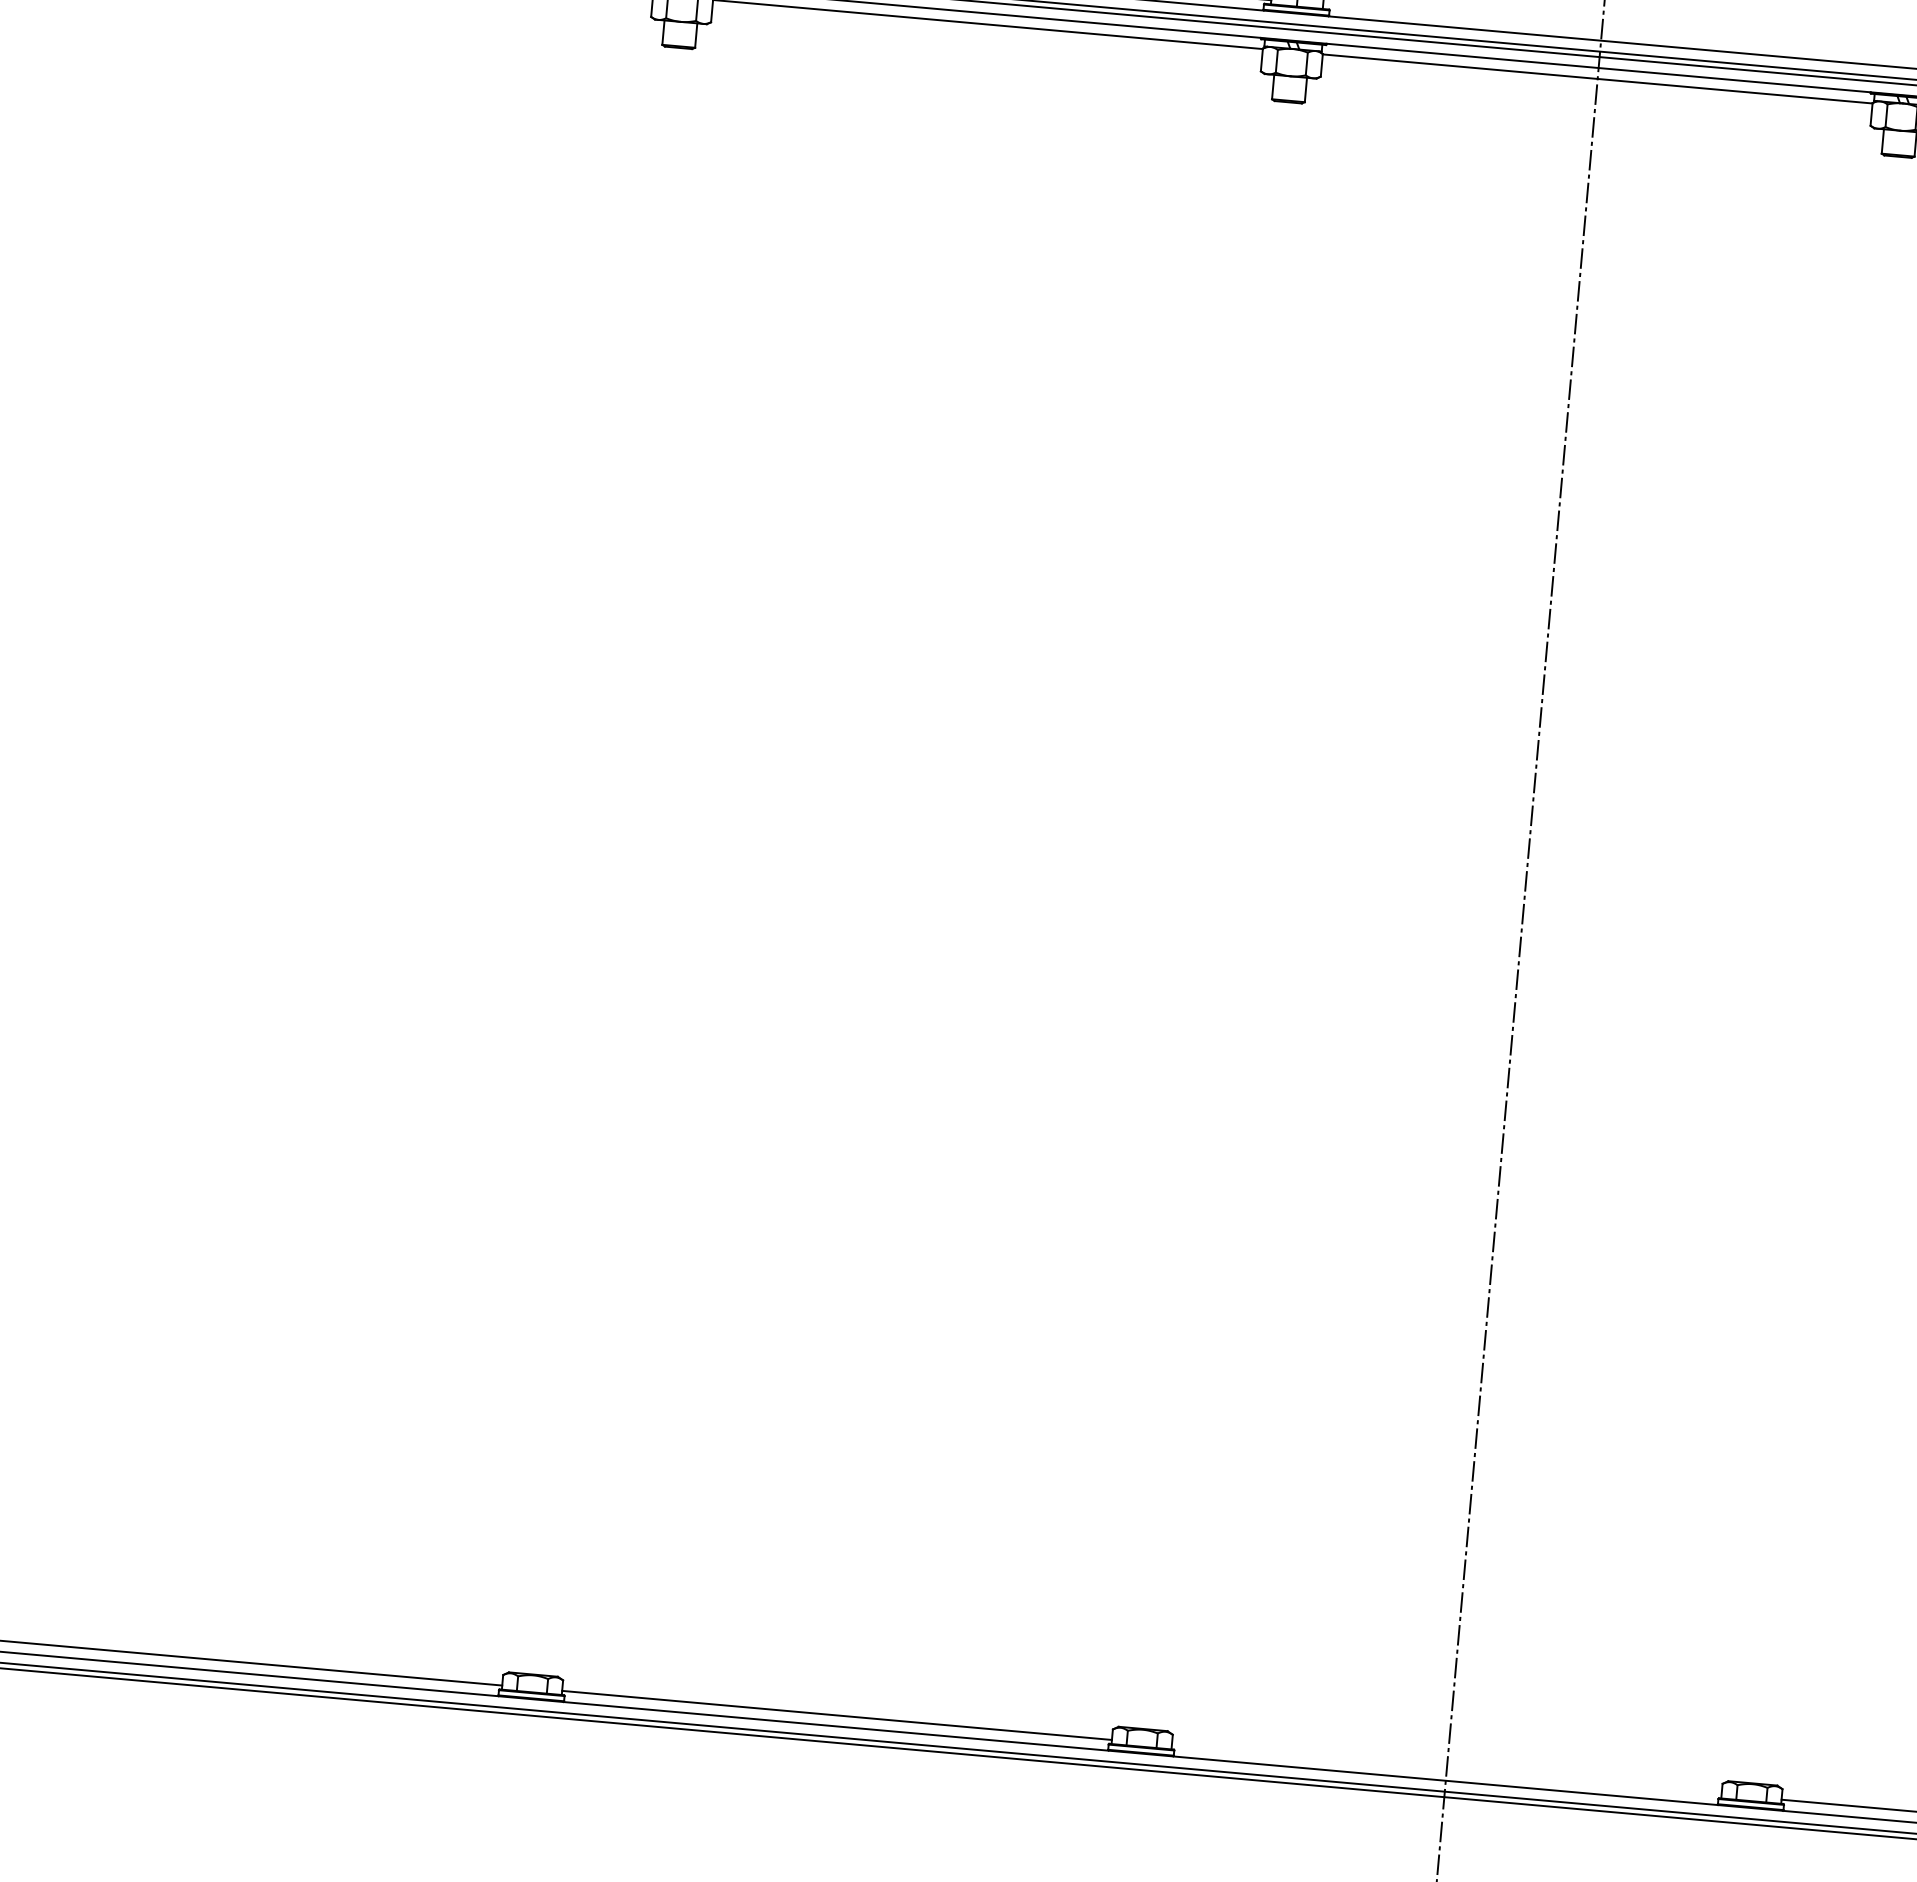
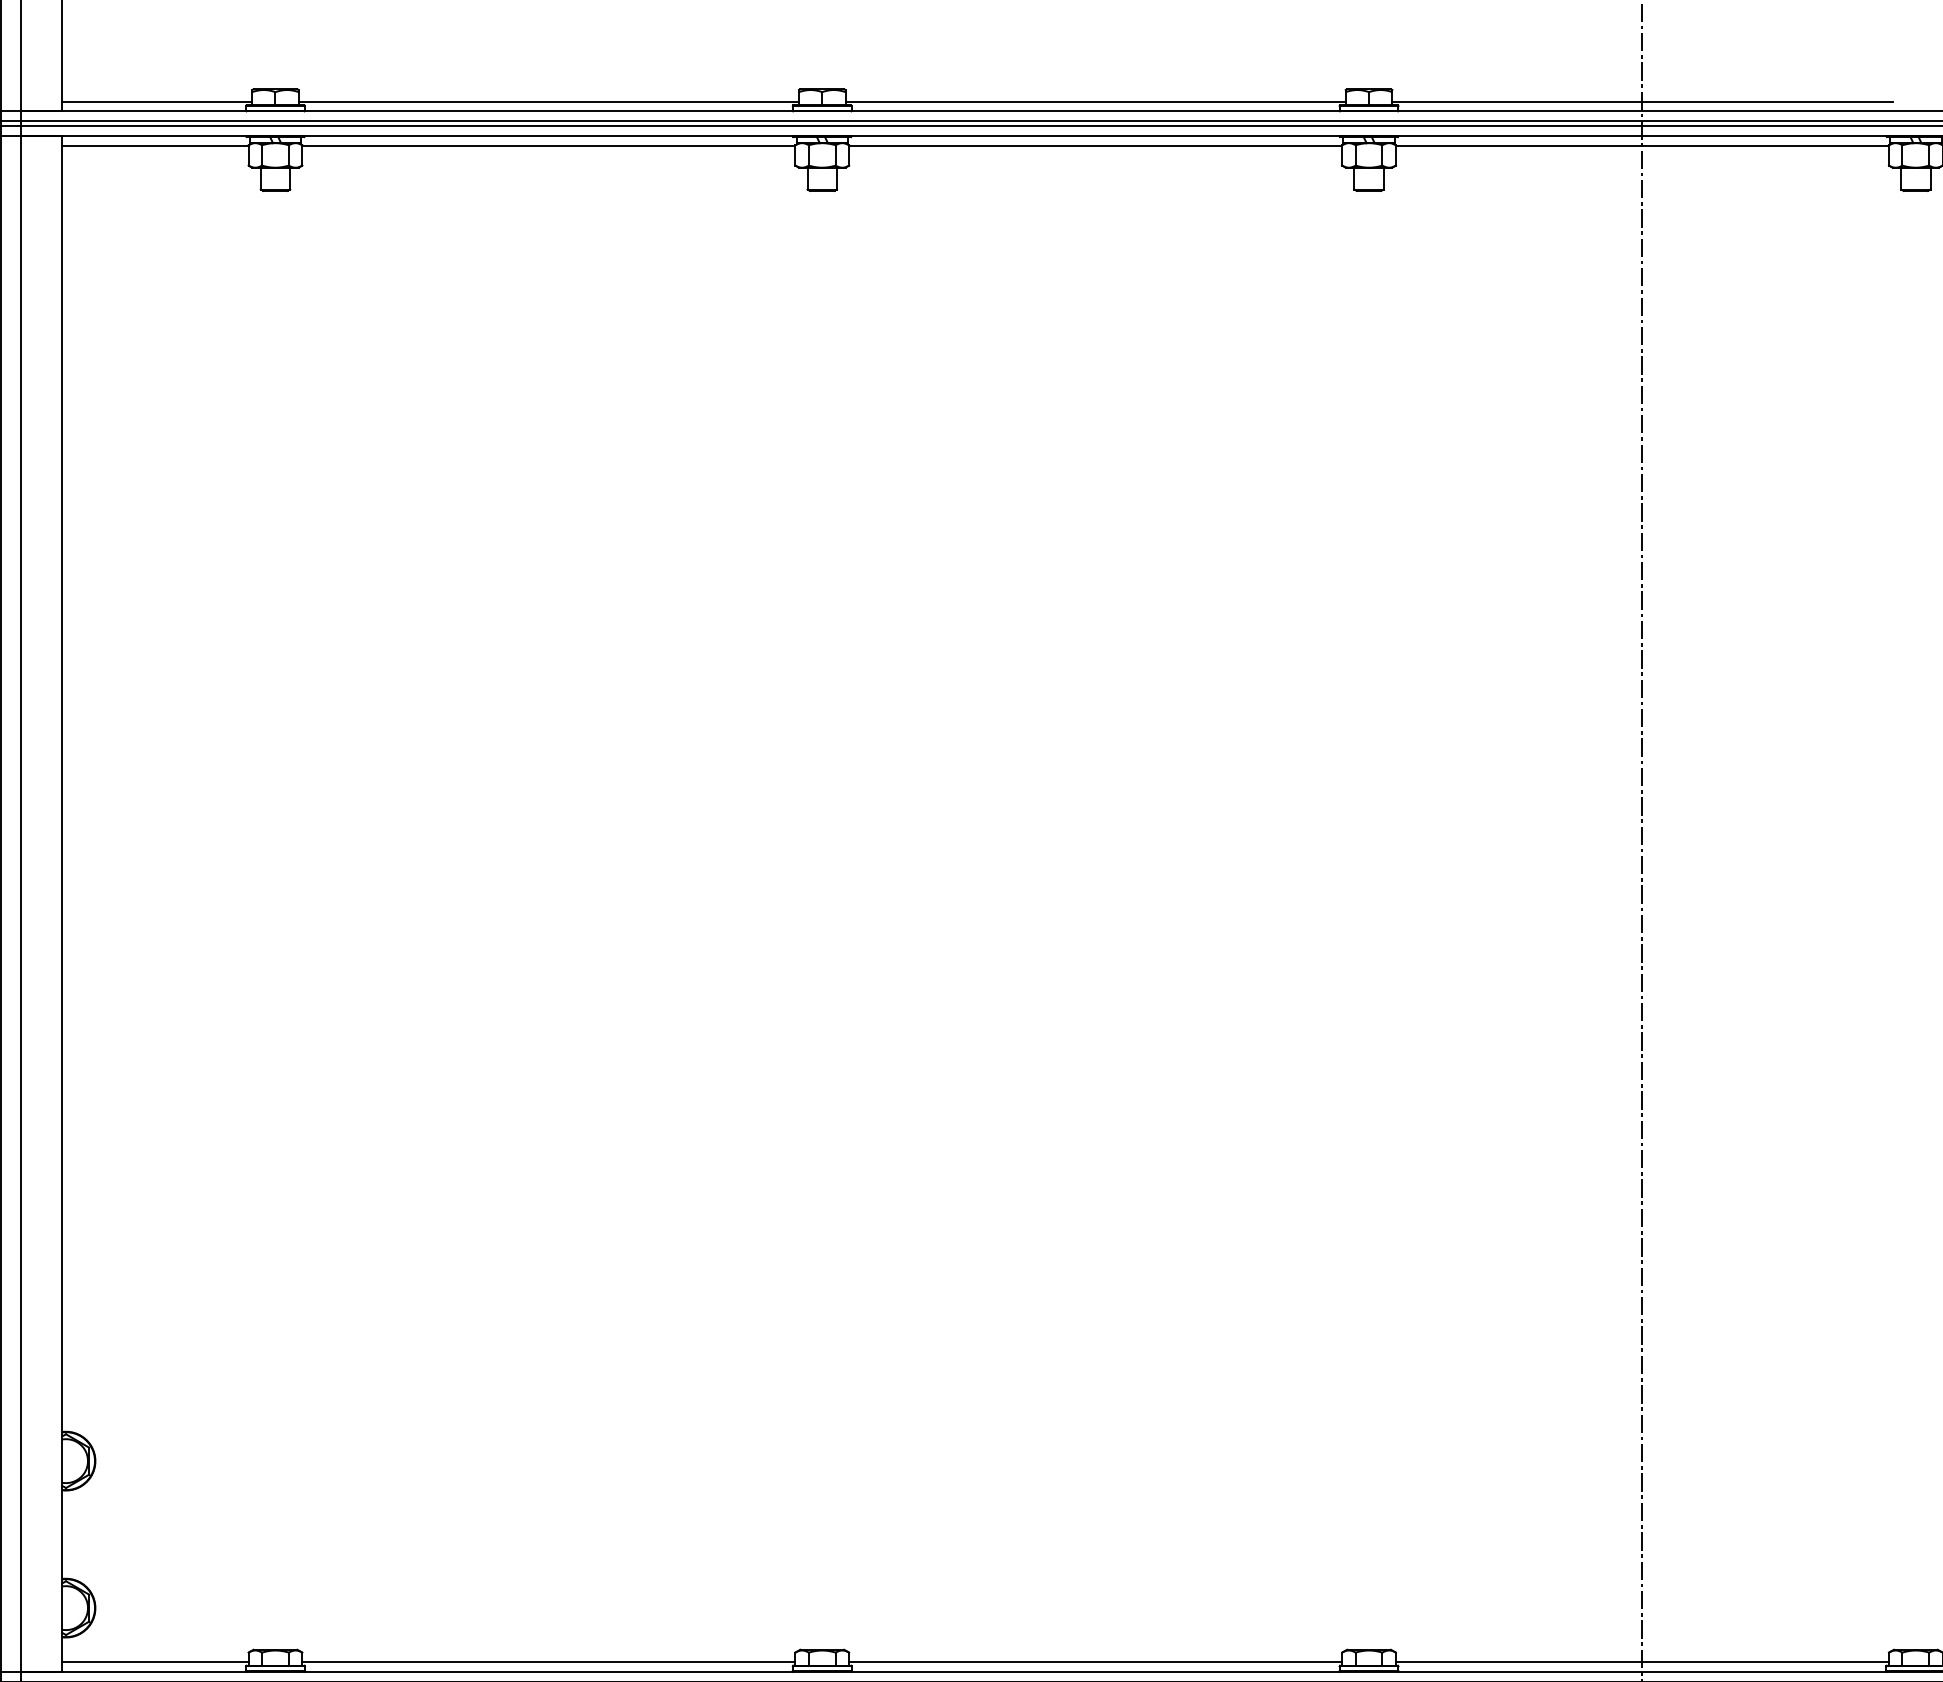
line: (1602, 29) -> (1642, 101), added
line: (1445, 1770) -> (1641, 1662), added

